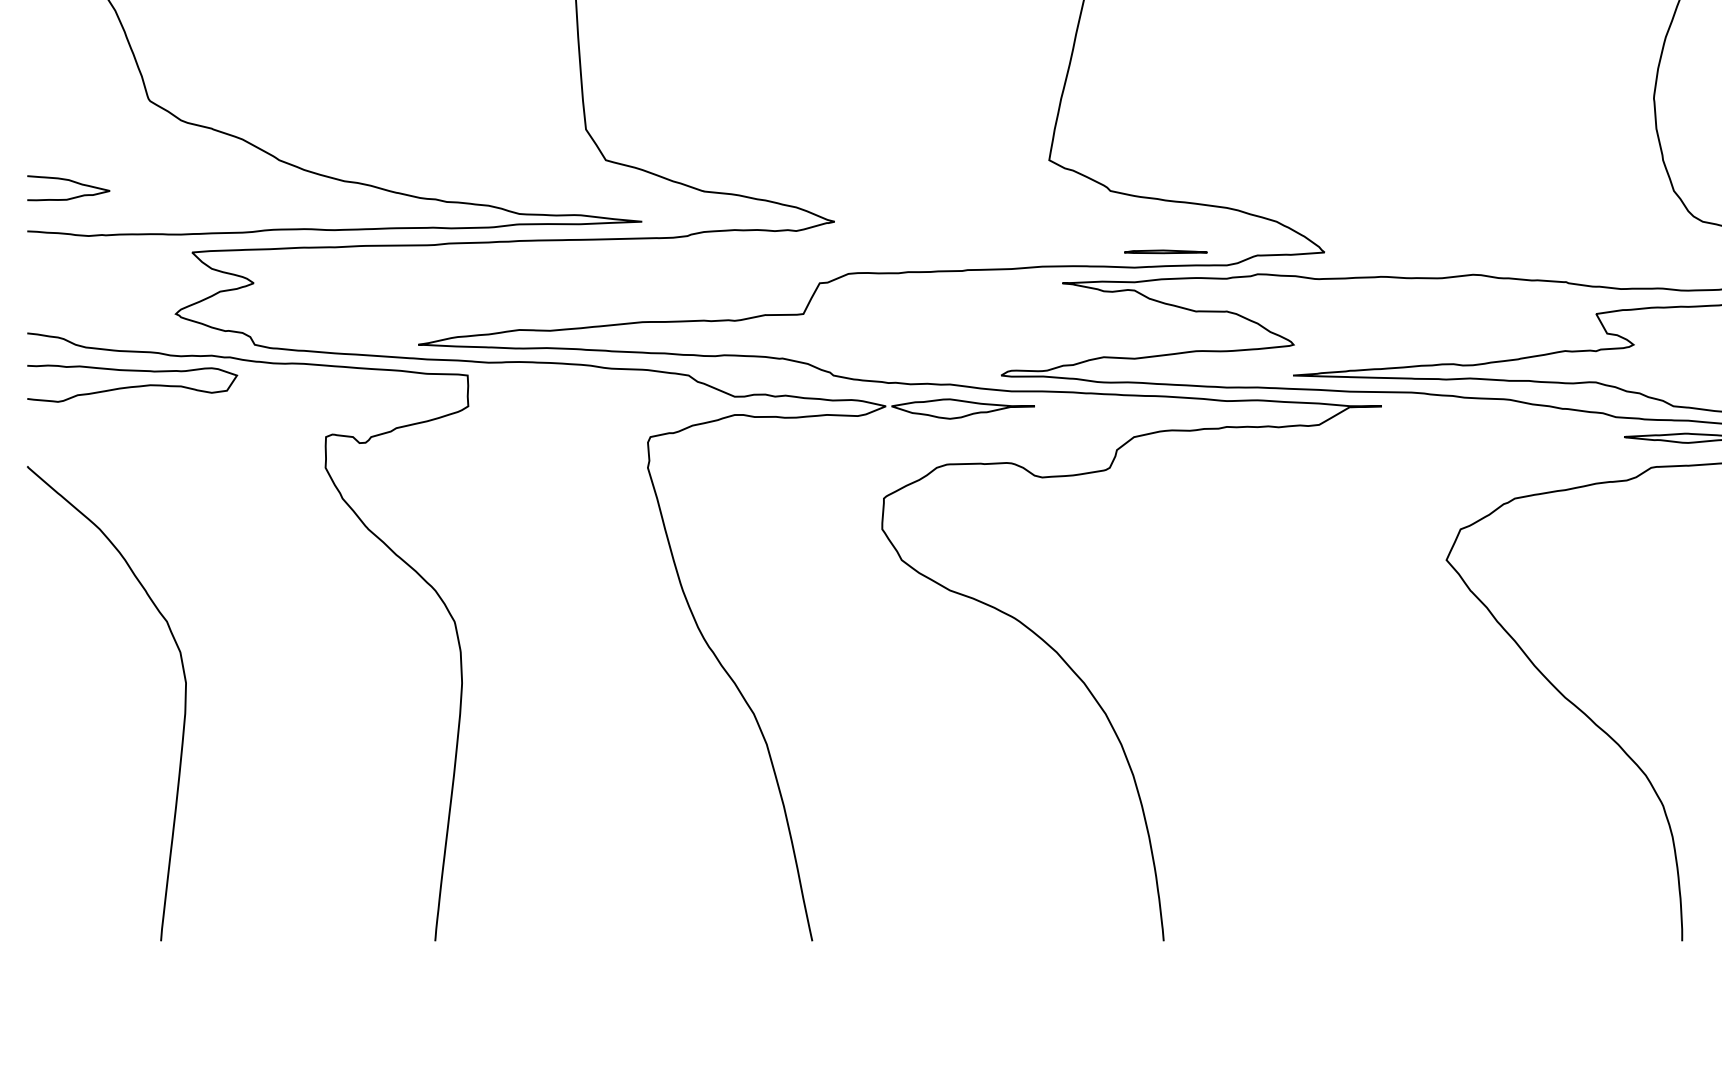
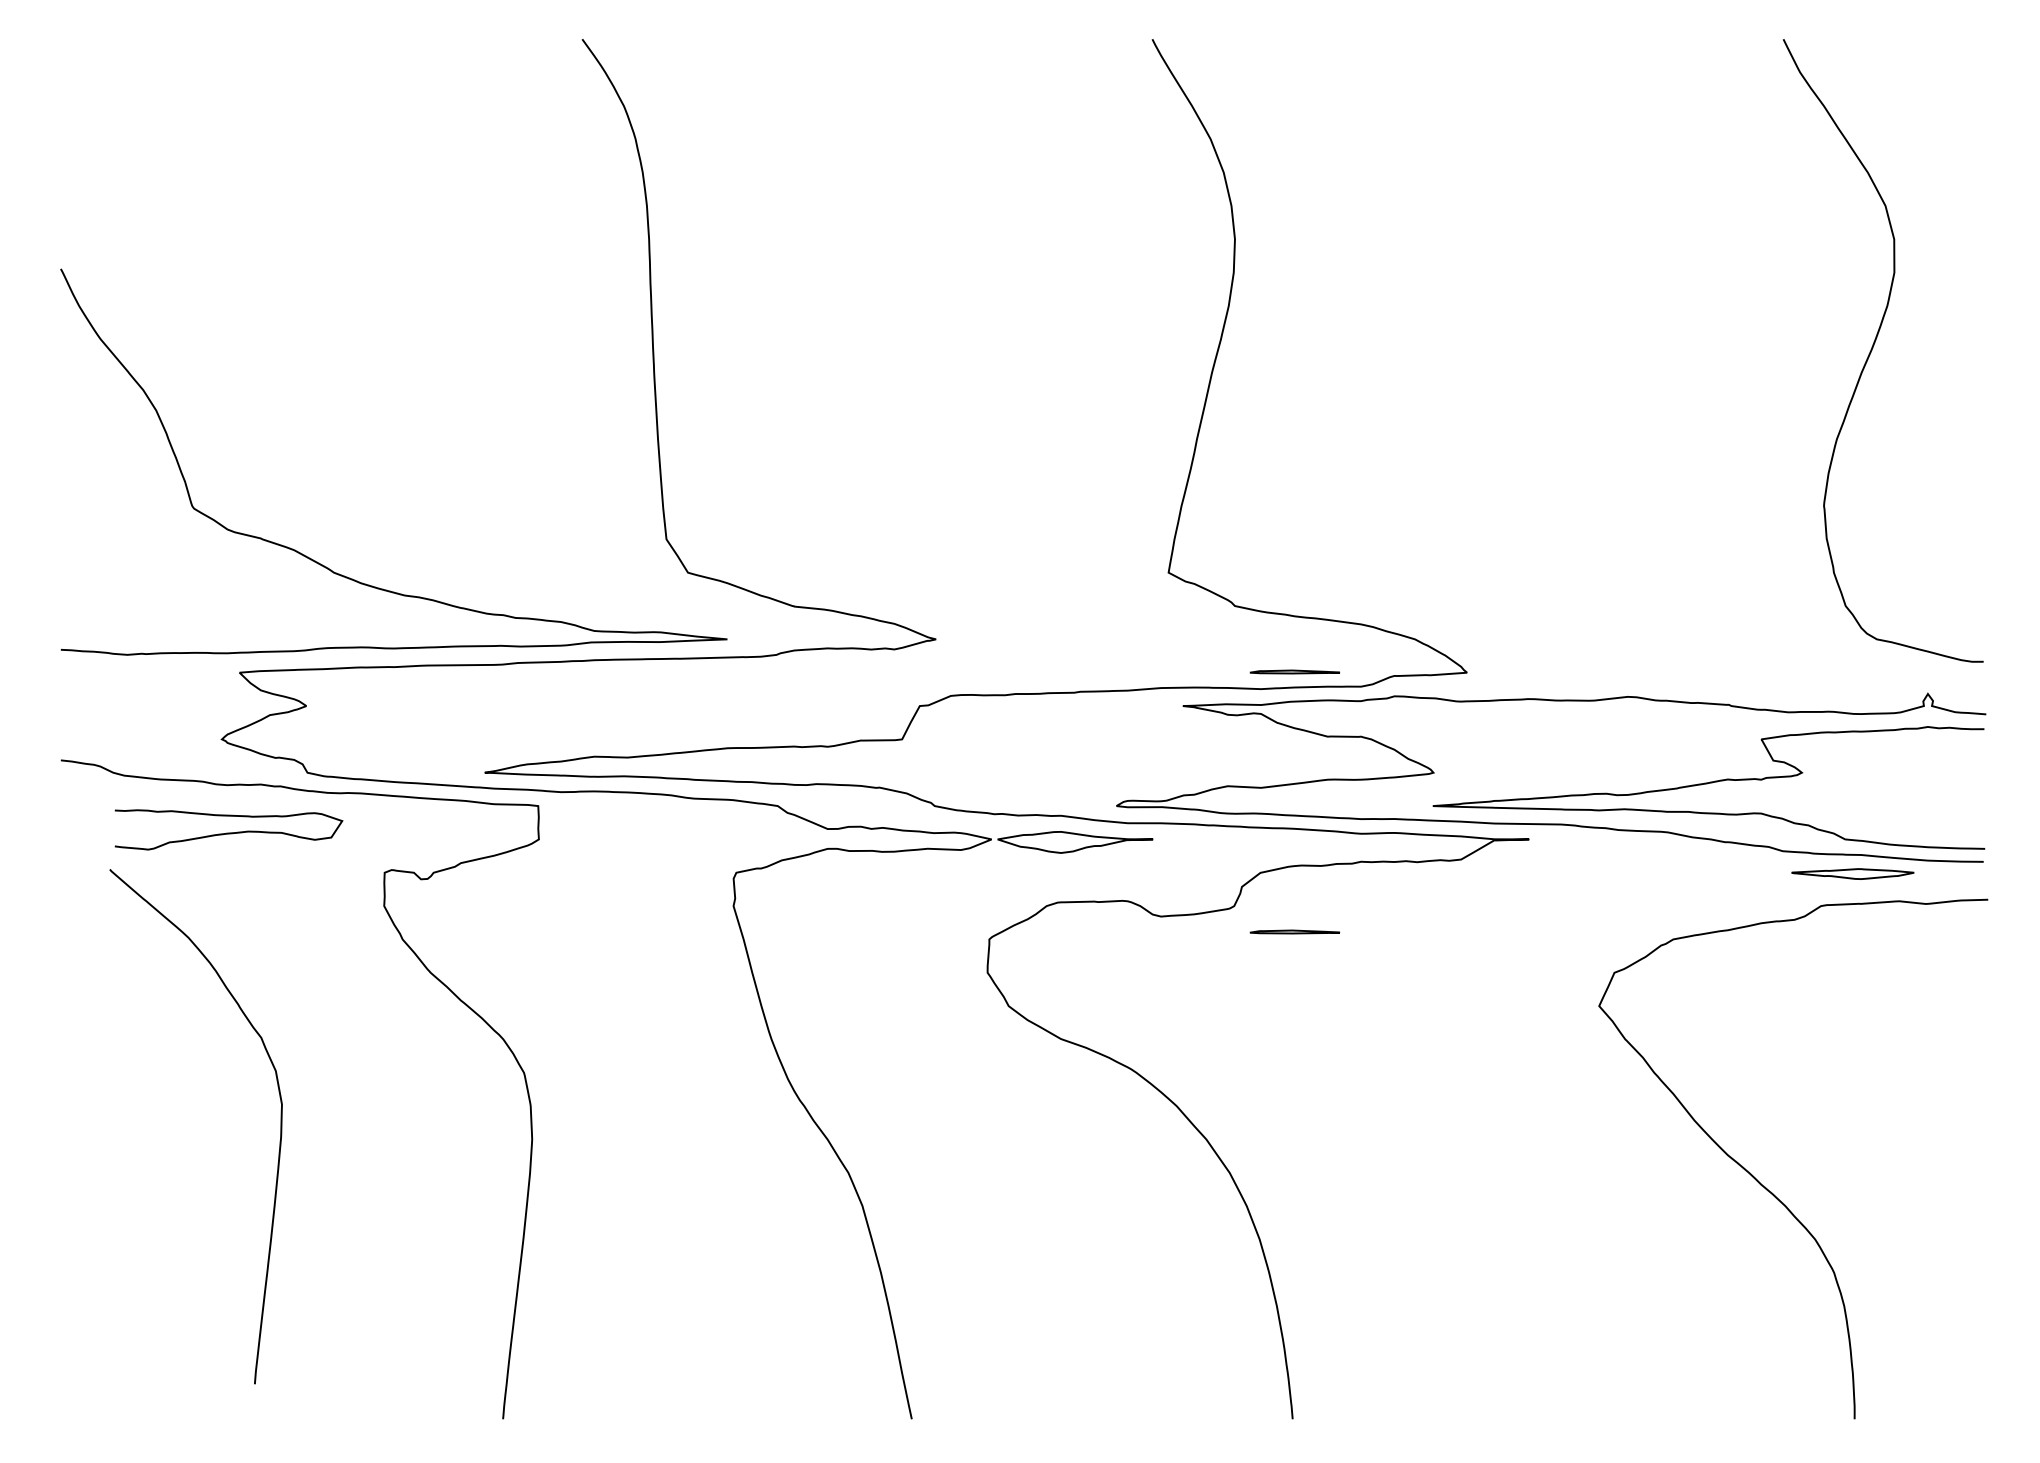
curve: (68, 181) -> (105, 595), removed
curve: (132, 386) -> (228, 832), moved
part: (1165, 491) -> (1294, 931), added
curve: (184, 703) -> (280, 1126), moved

